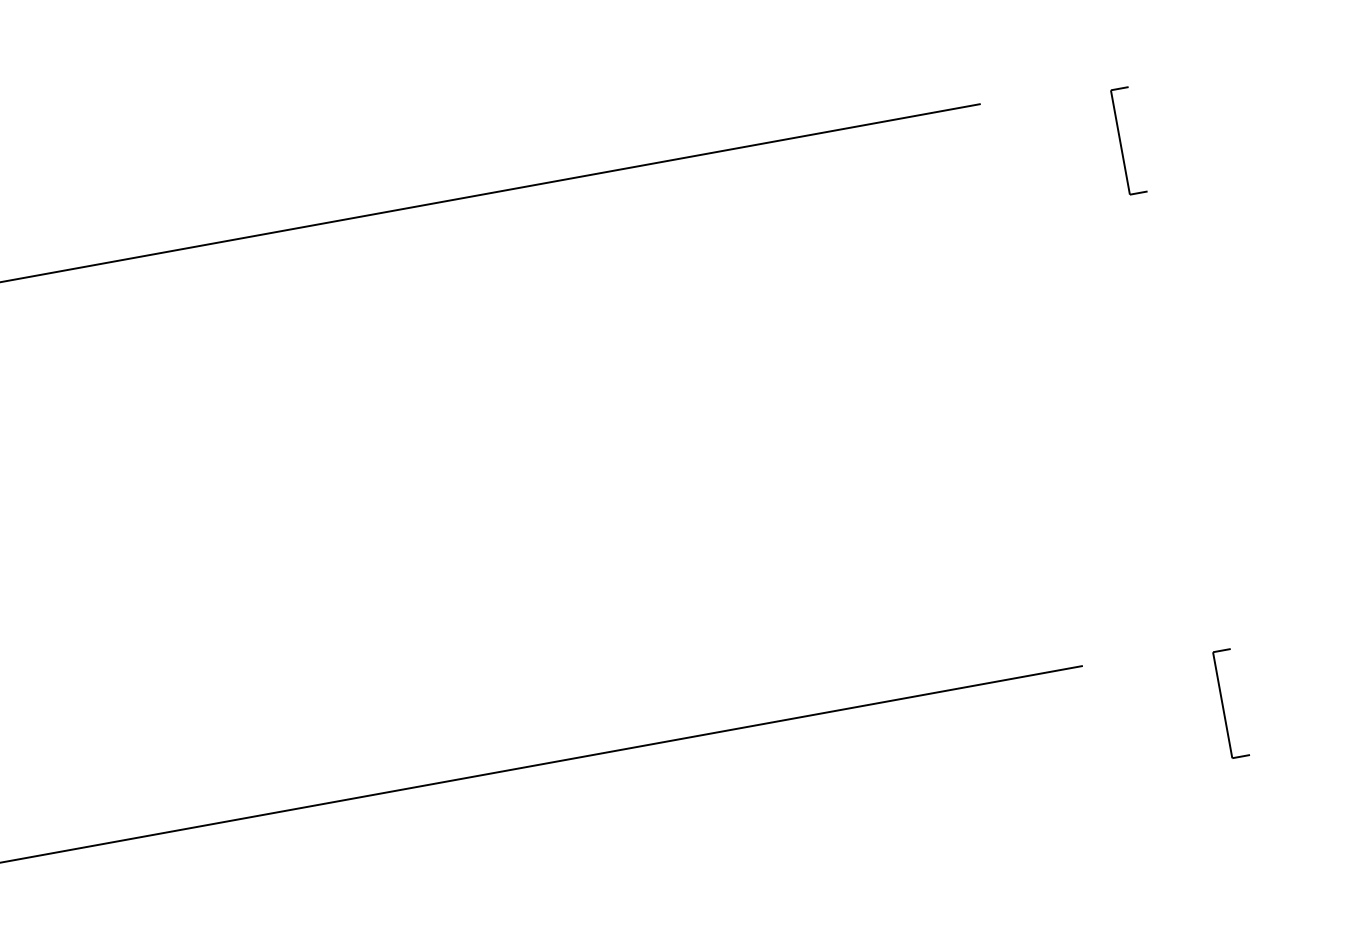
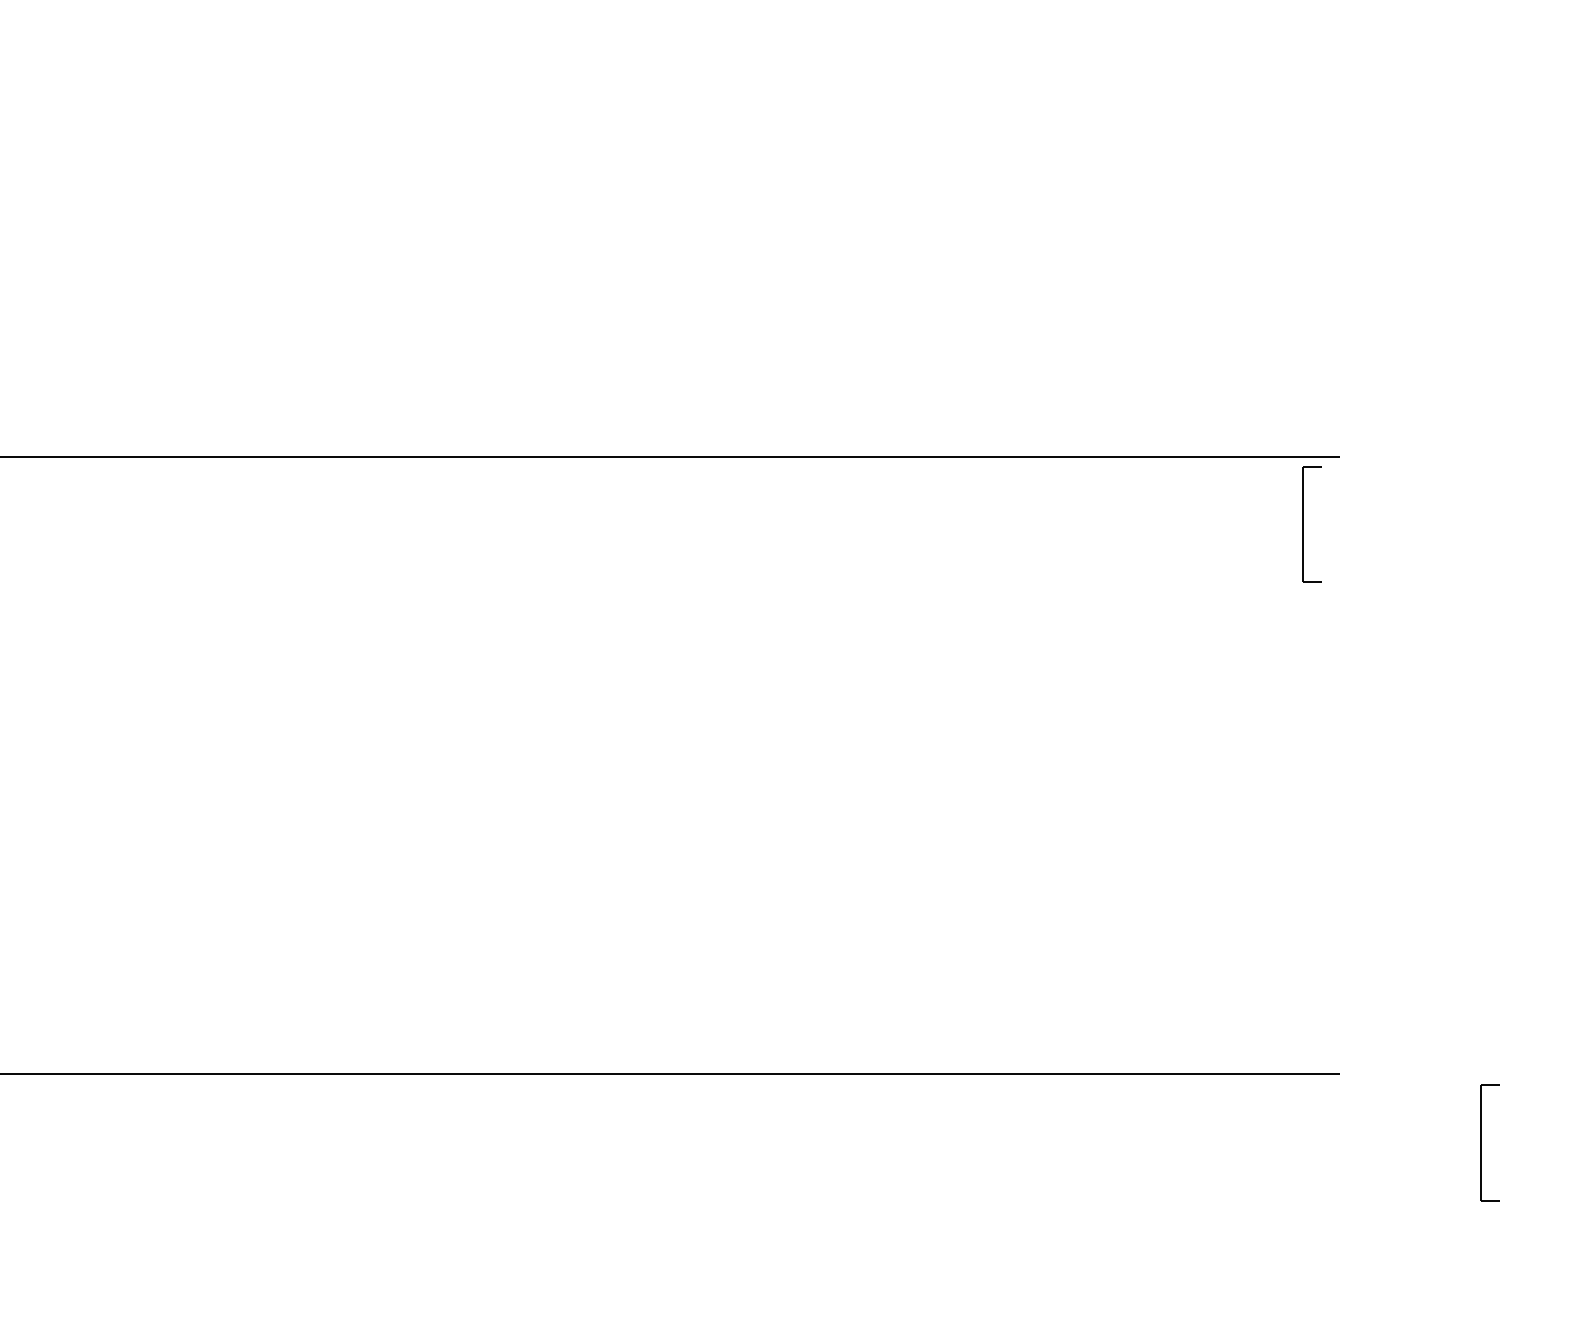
part: (1120, 142) -> (1303, 524), moved

